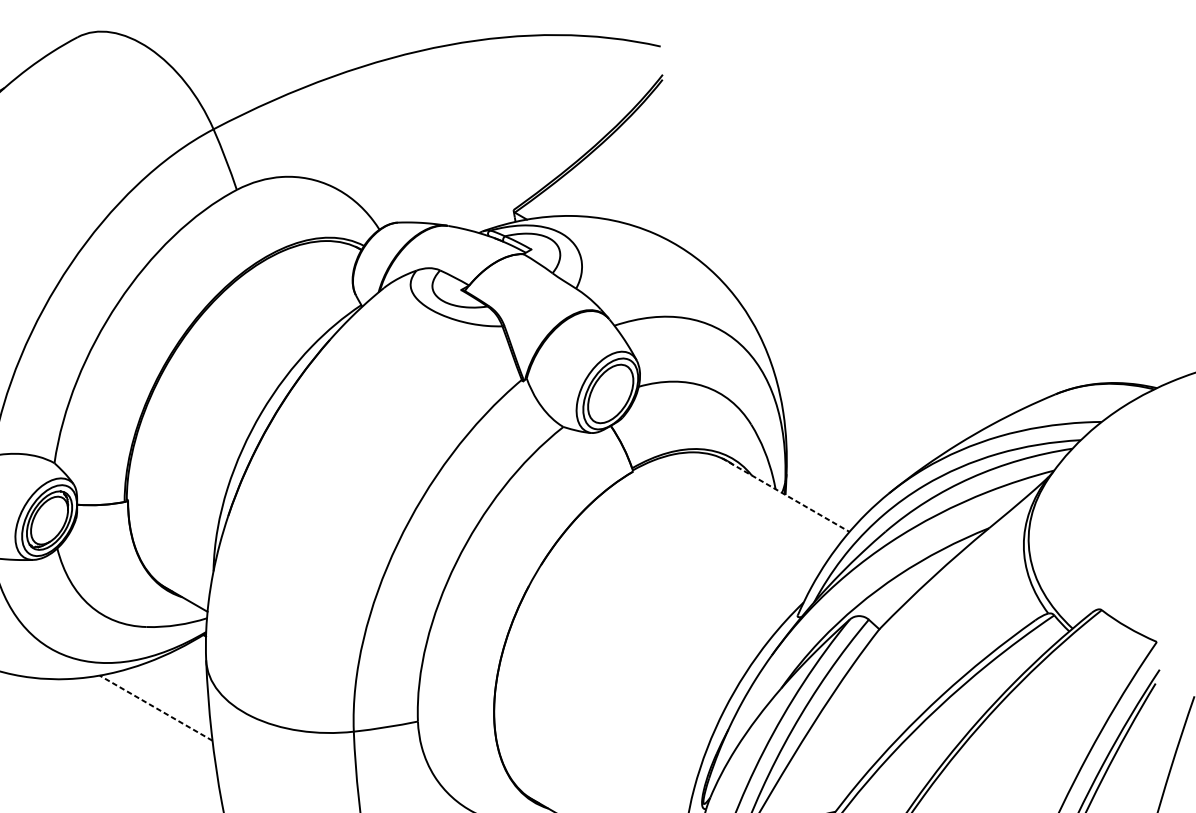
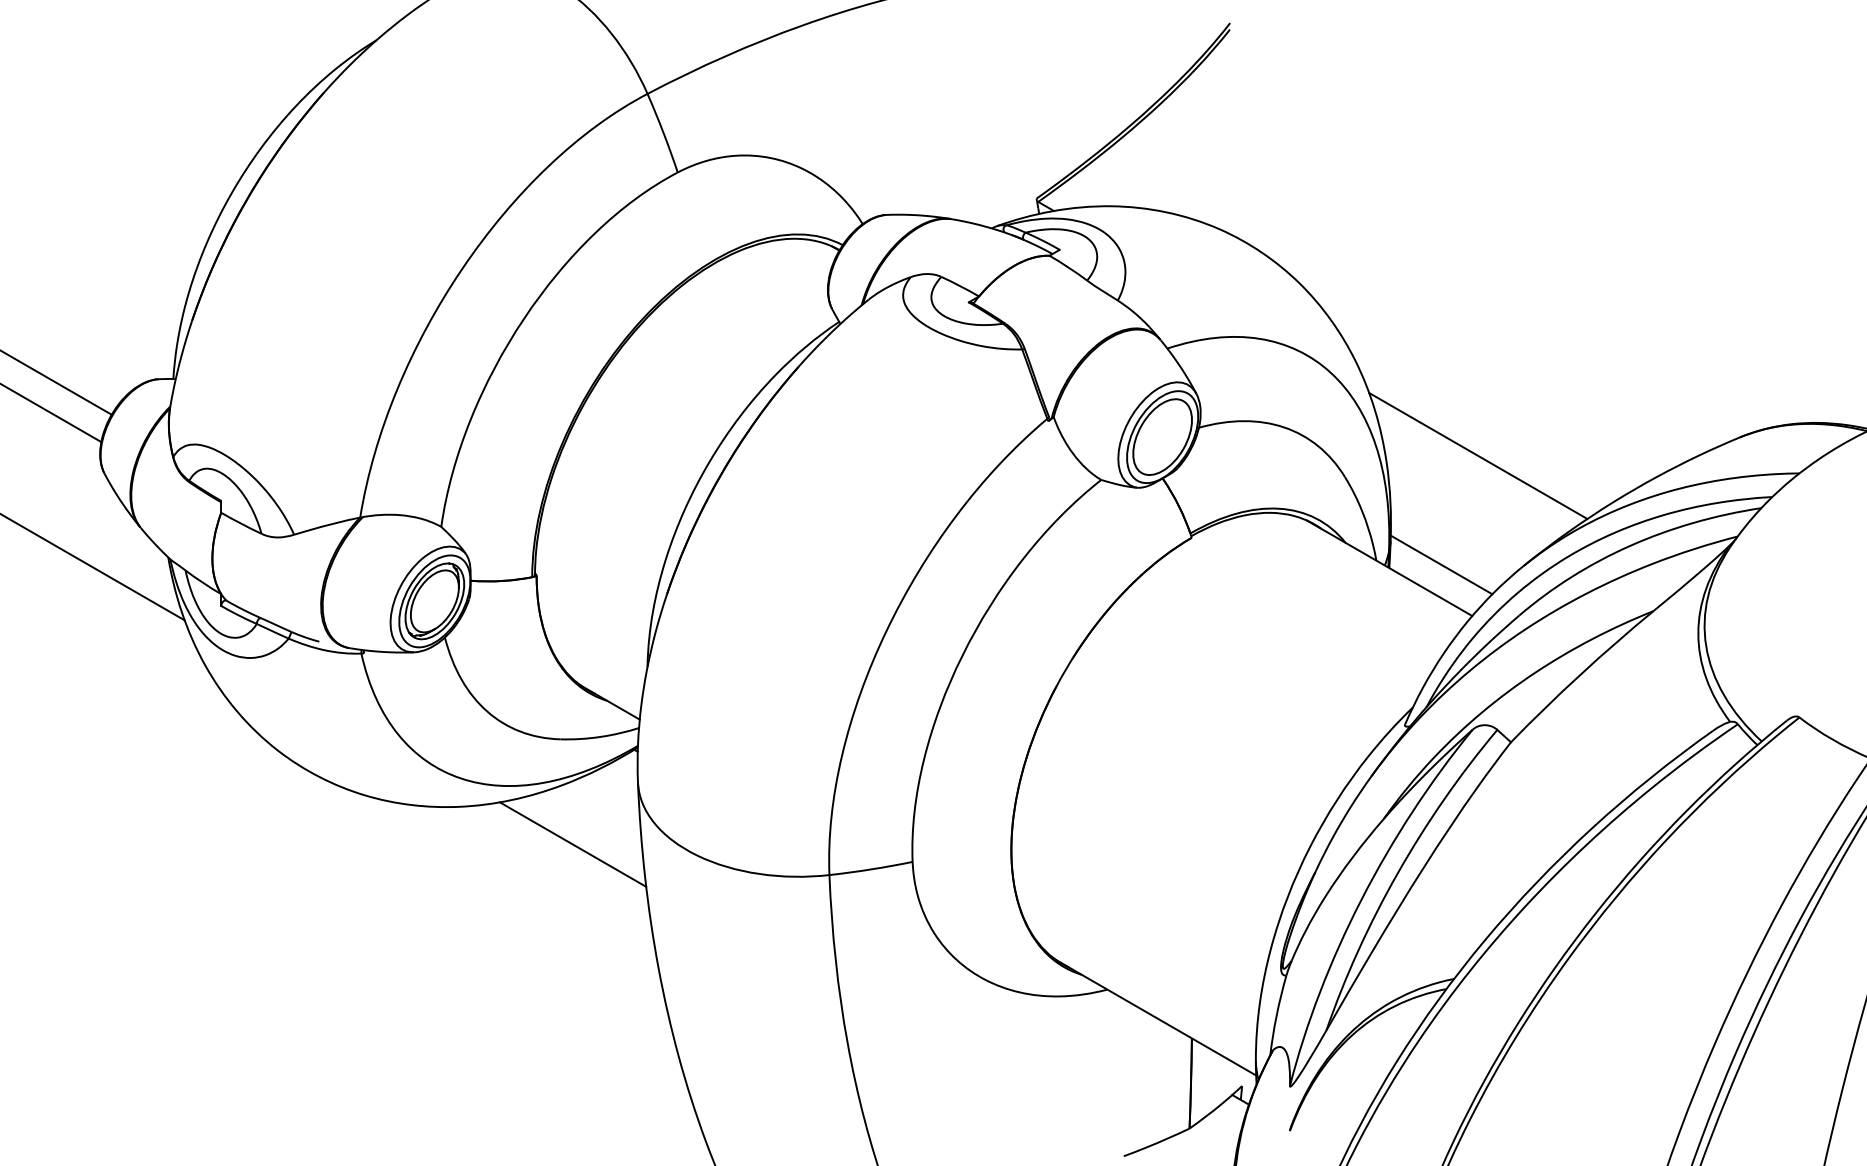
line: (854, 408) -> (1478, 455), added
line: (825, 492) -> (1441, 564), added
line: (786, 495) -> (1390, 568), dashed -> solid
line: (155, 708) -> (572, 844), dashed -> solid

